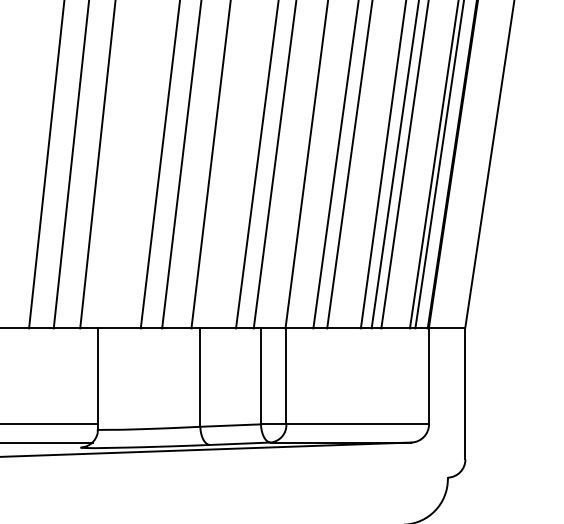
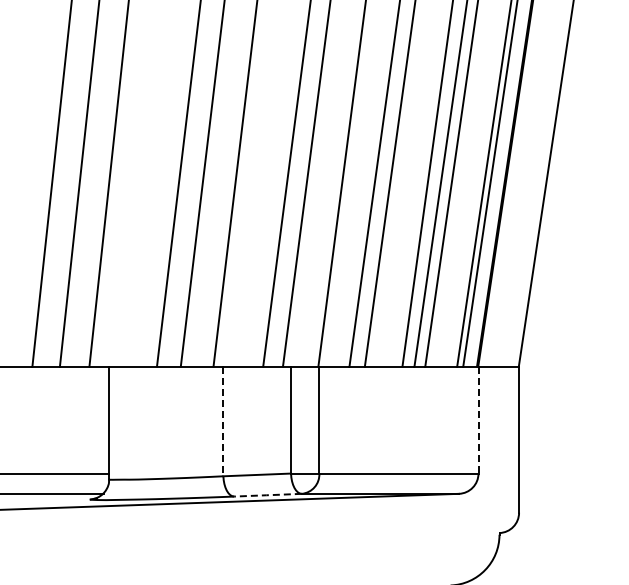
line: (429, 376) -> (478, 420), solid -> dashed
line: (200, 377) -> (223, 421), solid -> dashed
line: (239, 444) -> (267, 495), solid -> dashed

